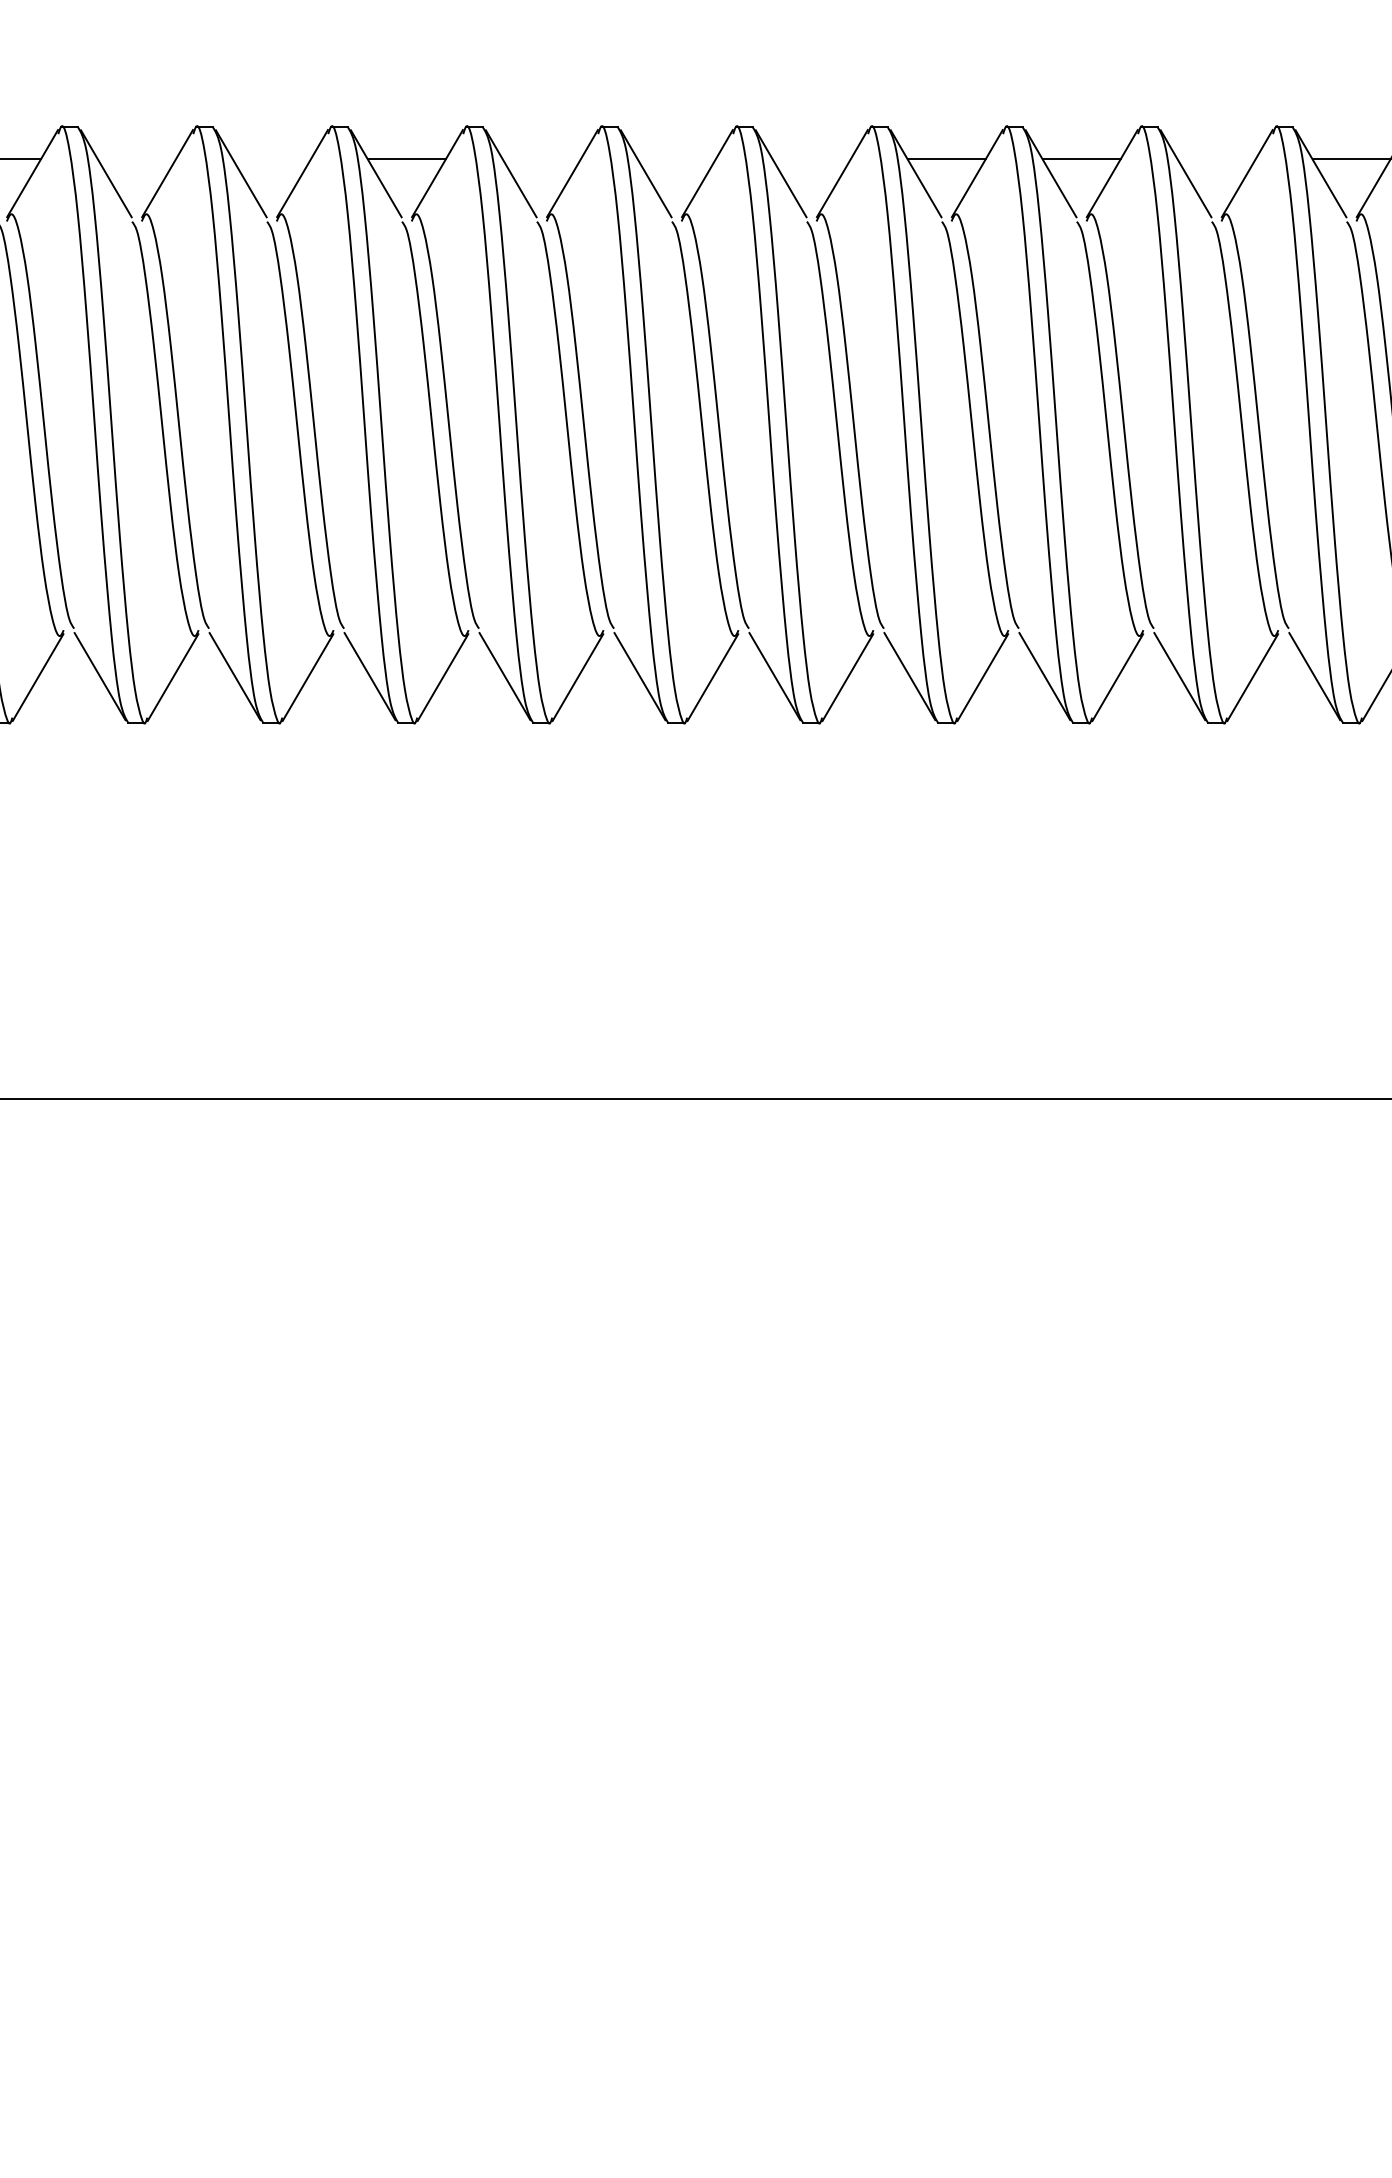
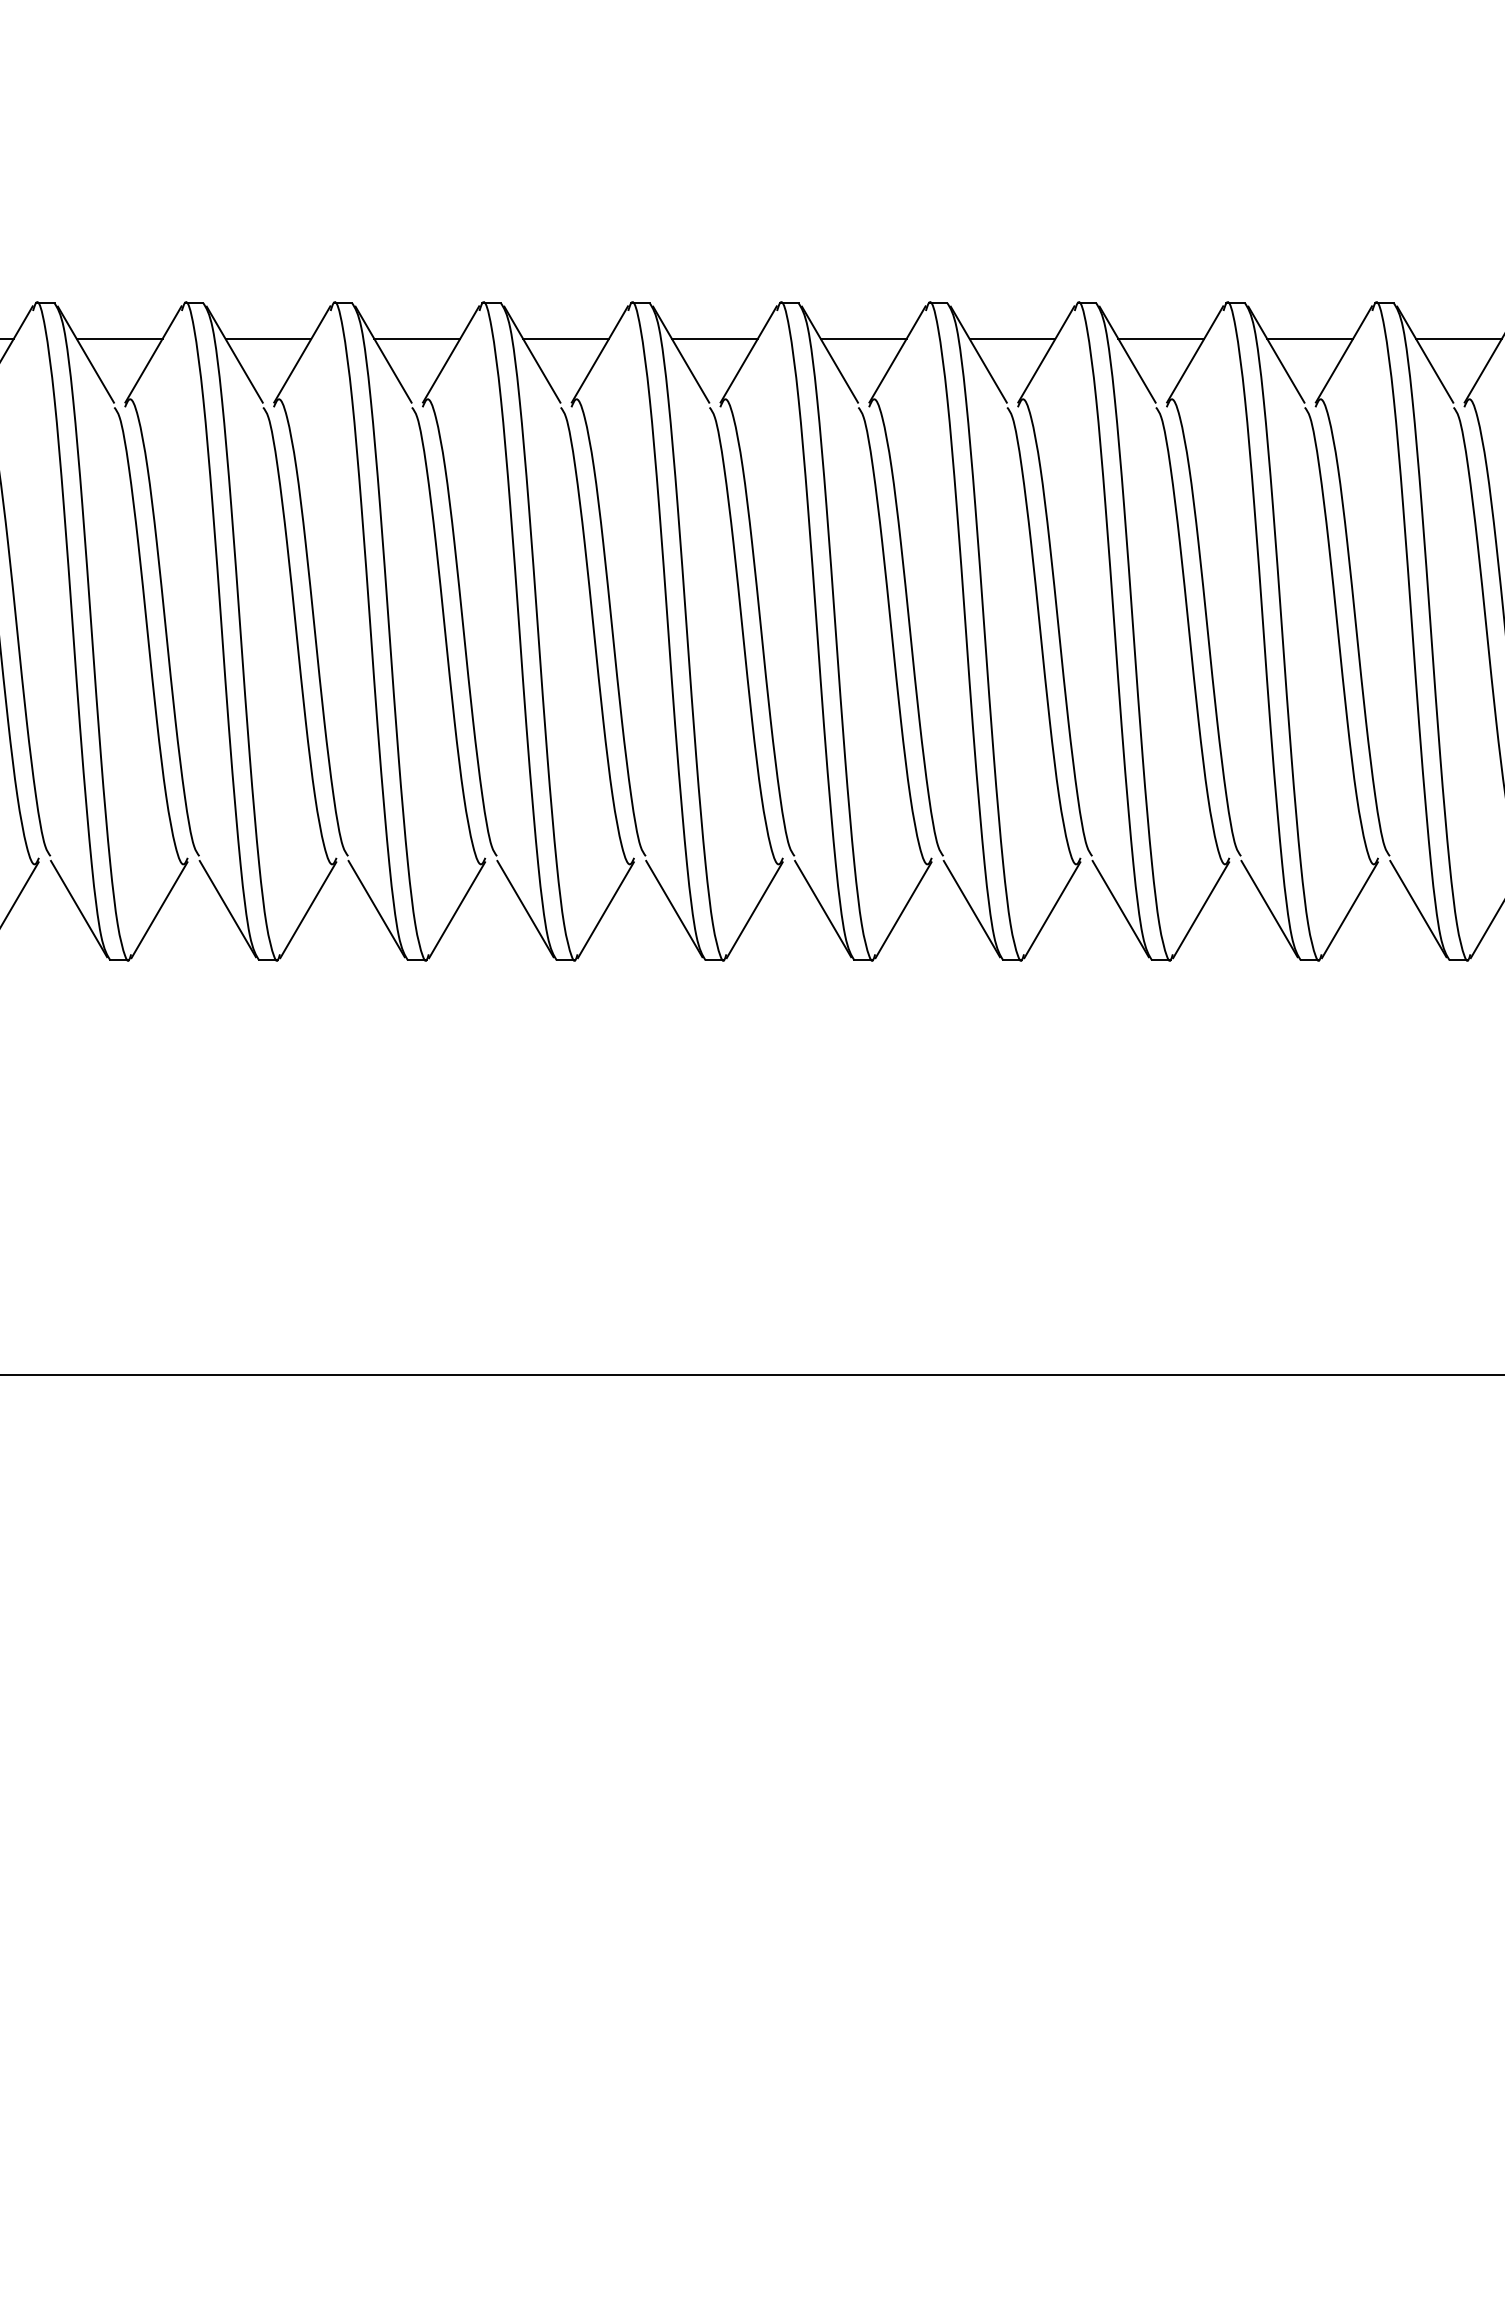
line: (136, 159) -> (119, 338), added
line: (271, 159) -> (268, 338), added
line: (541, 159) -> (565, 338), added
line: (676, 159) -> (714, 338), added
line: (811, 159) -> (863, 338), added
line: (1216, 159) -> (1310, 338), added

